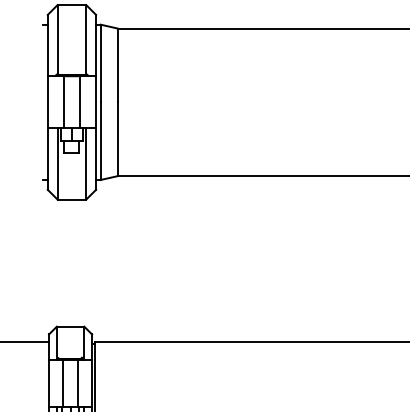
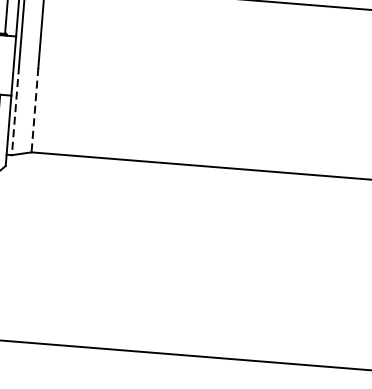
line: (117, 139) -> (34, 110), solid -> dashed
line: (100, 141) -> (15, 111), solid -> dashed

